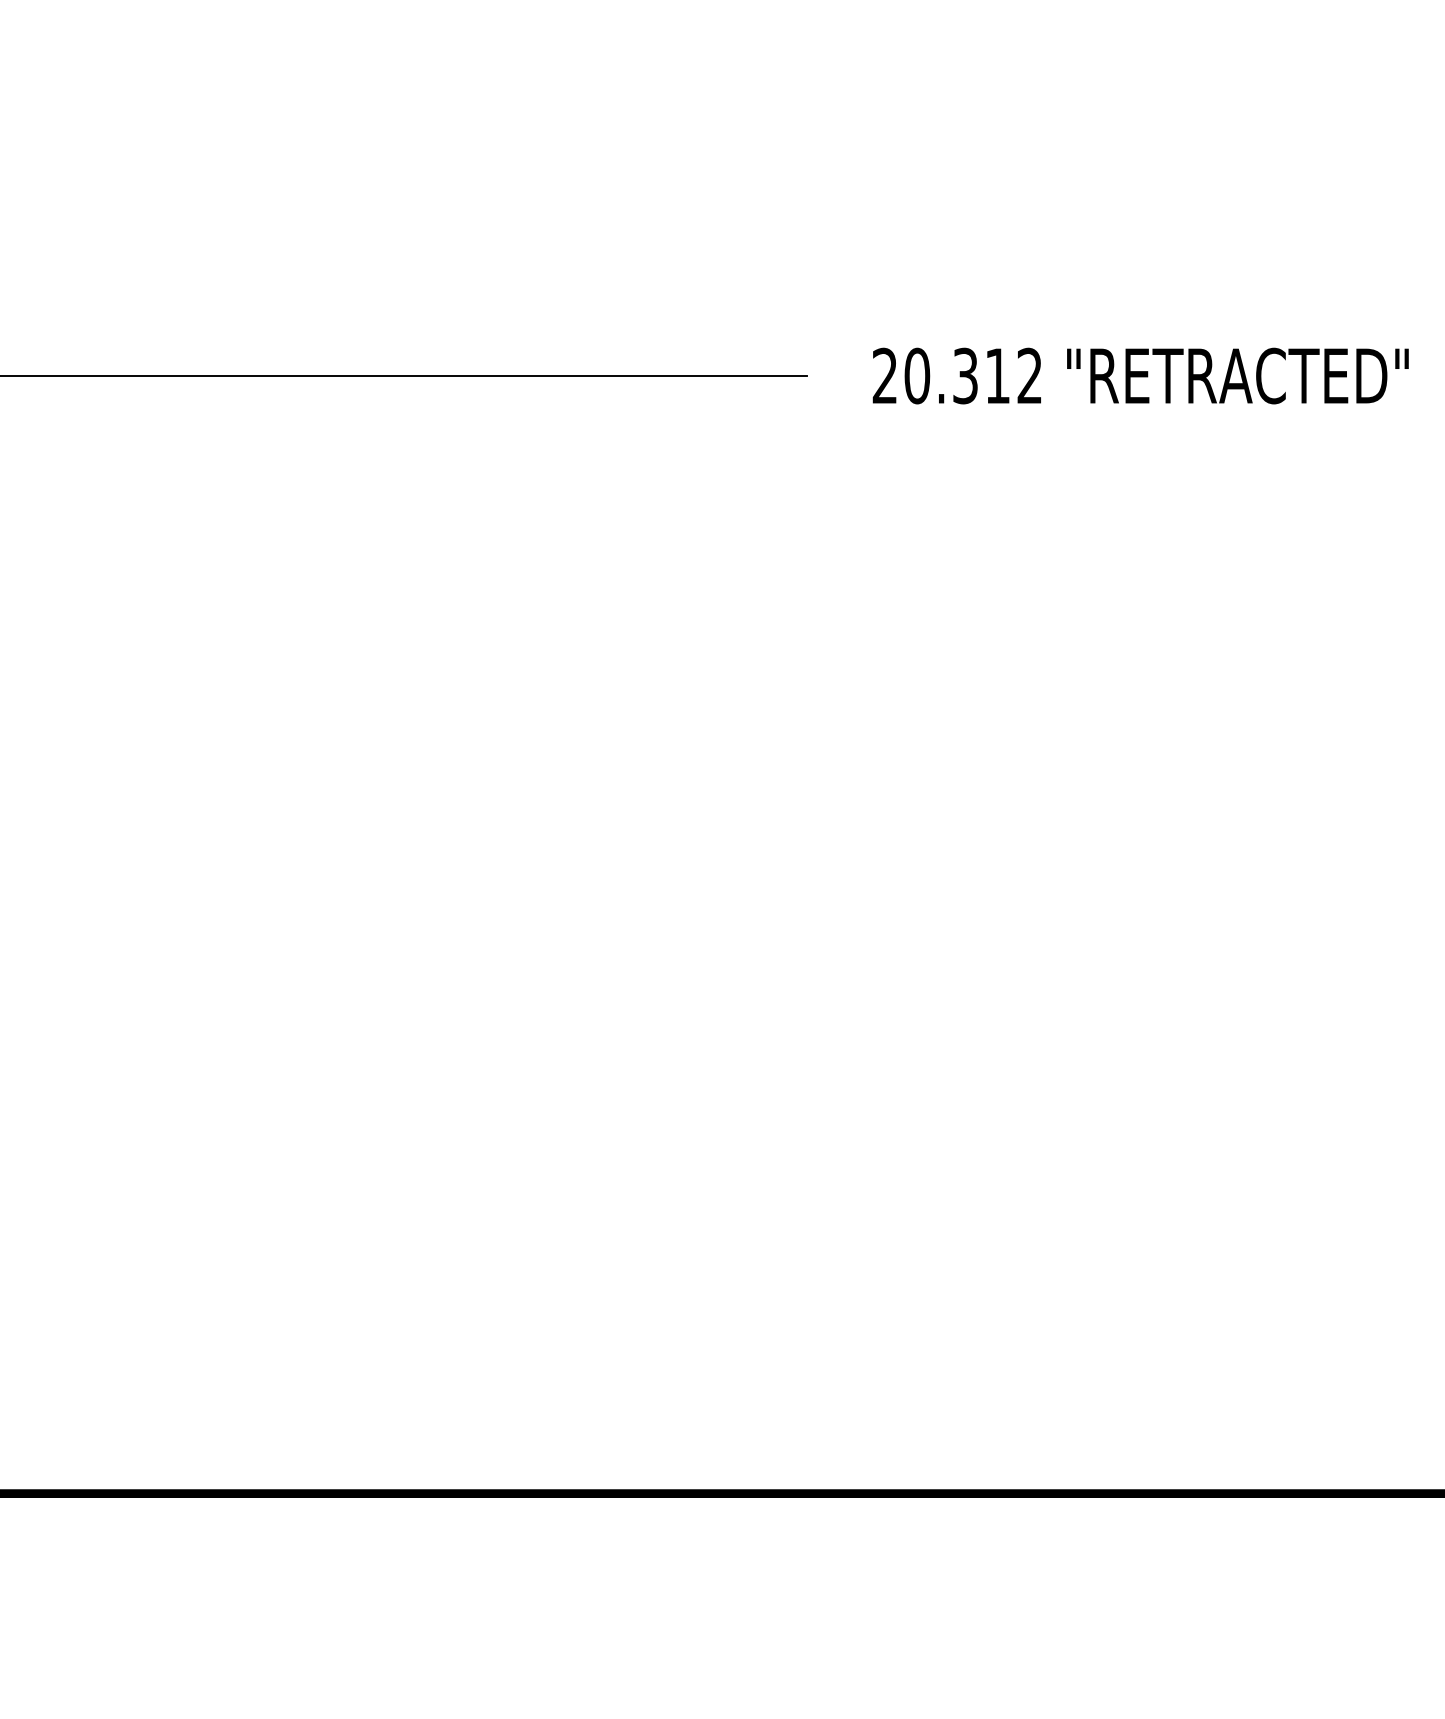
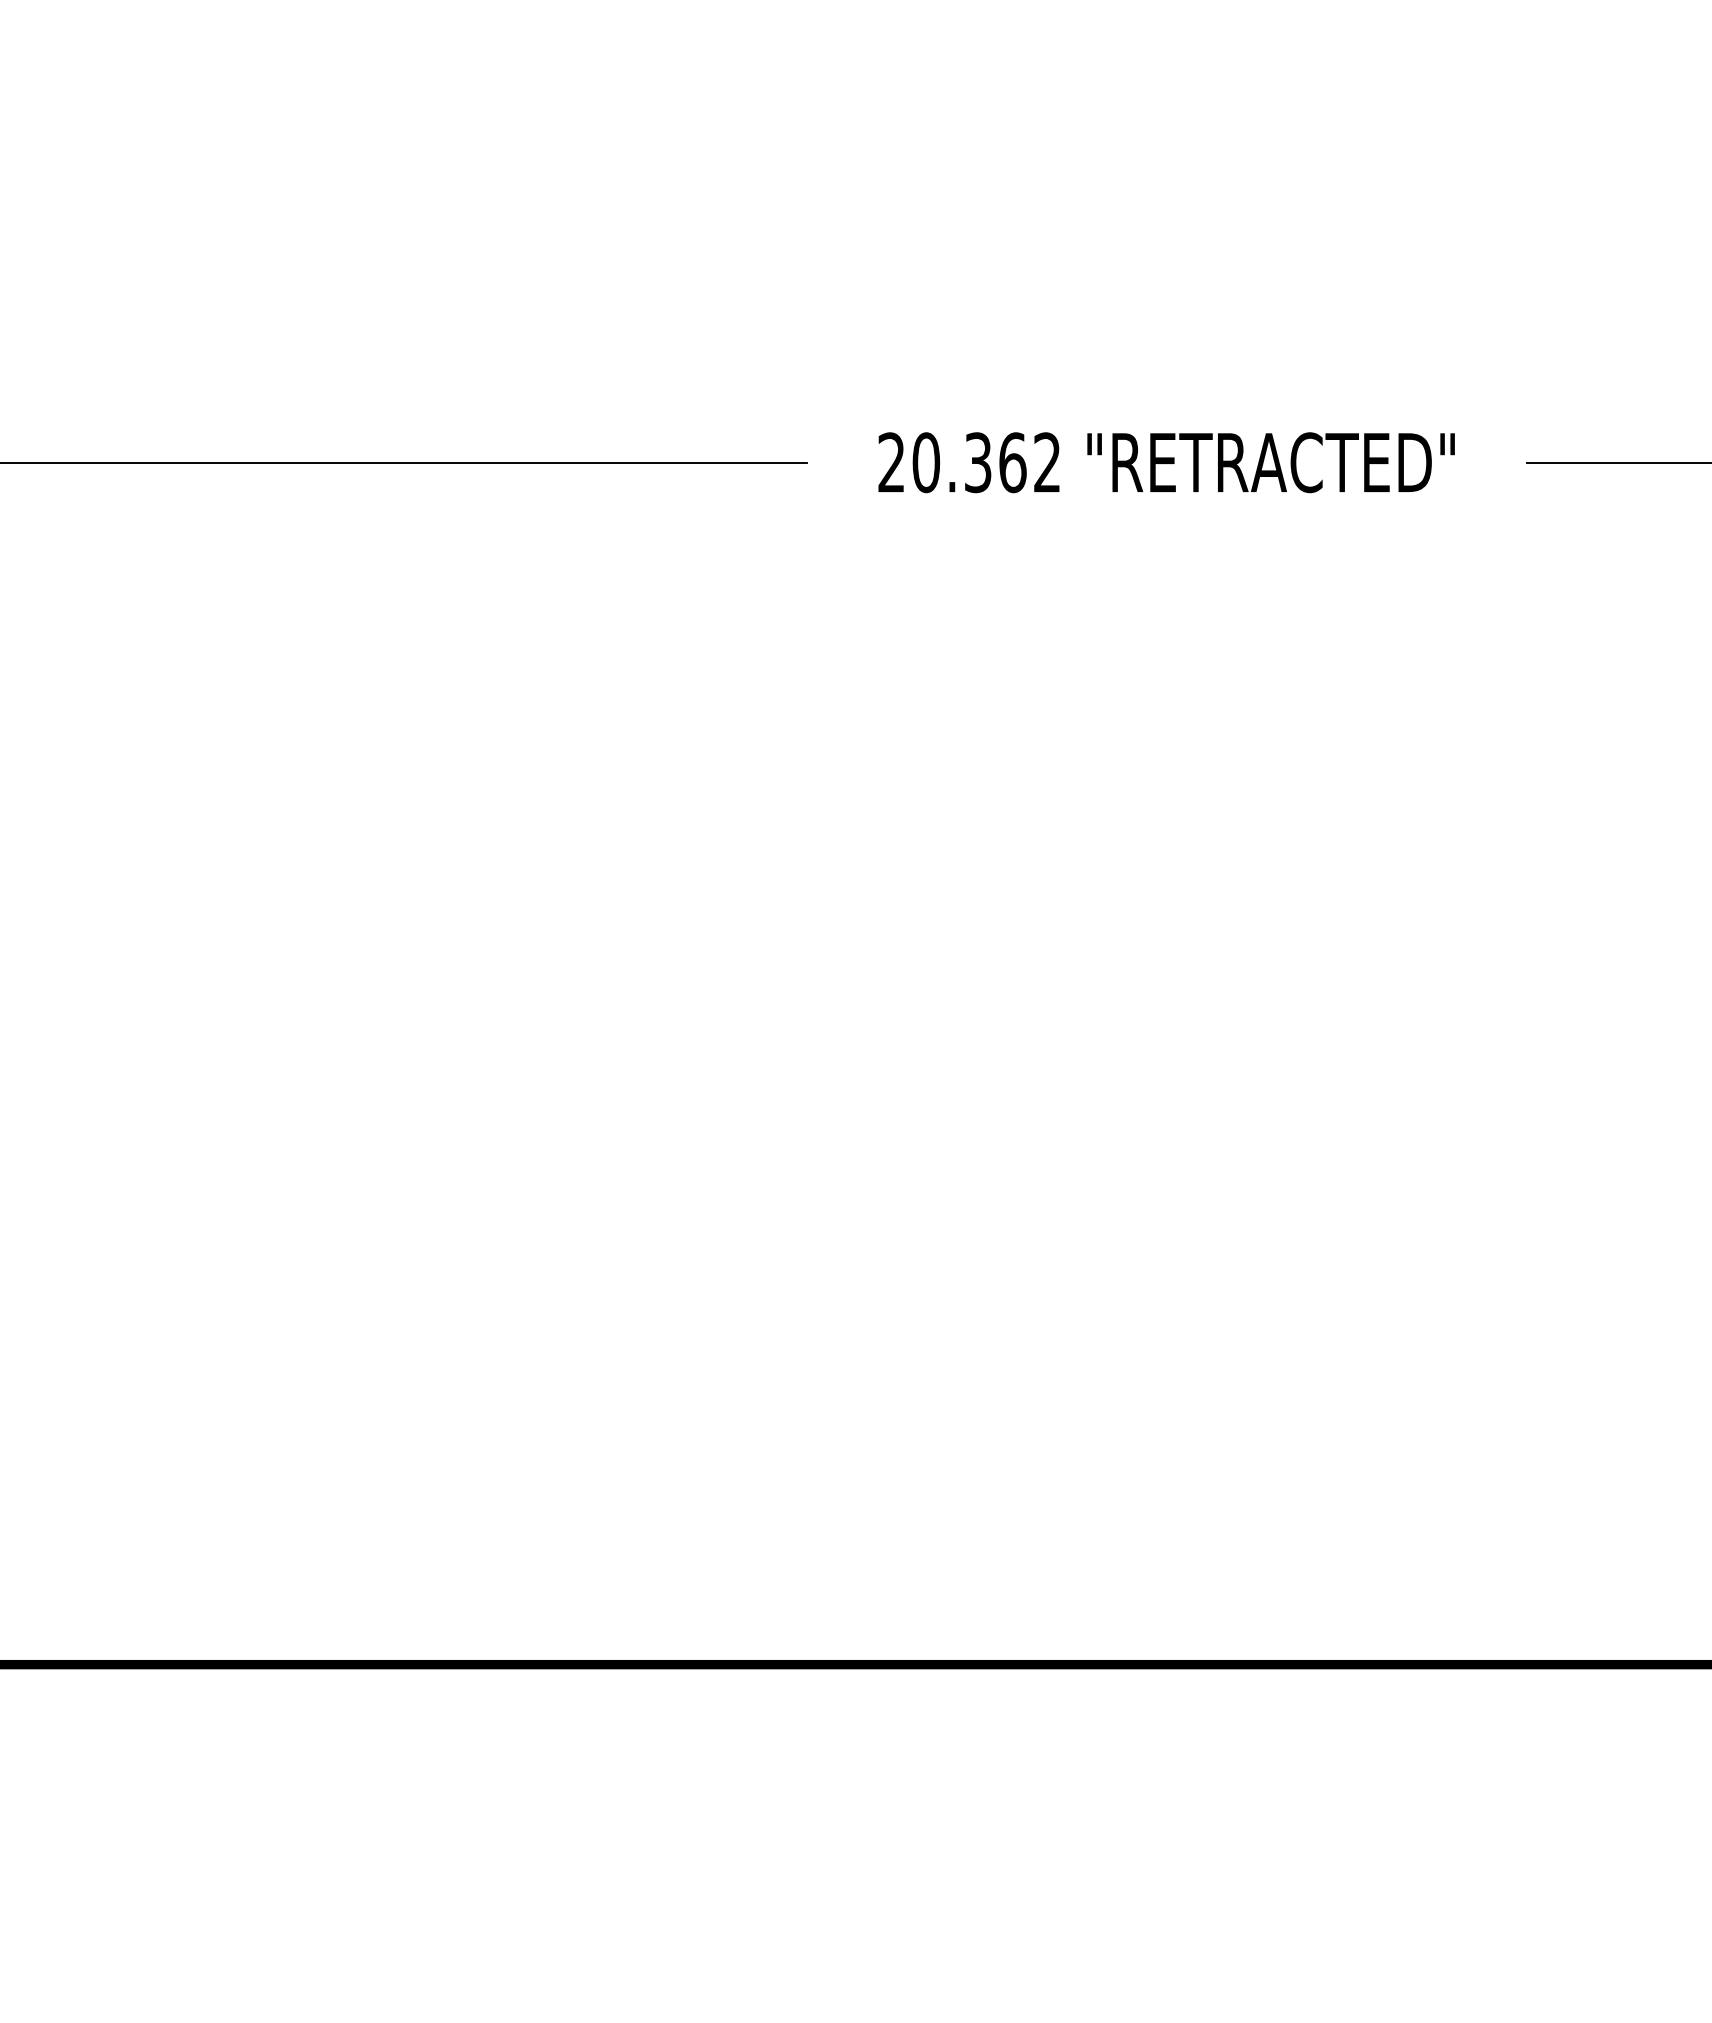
text: (997, 375) -> (1012, 462), 20.312 -> 20.362

